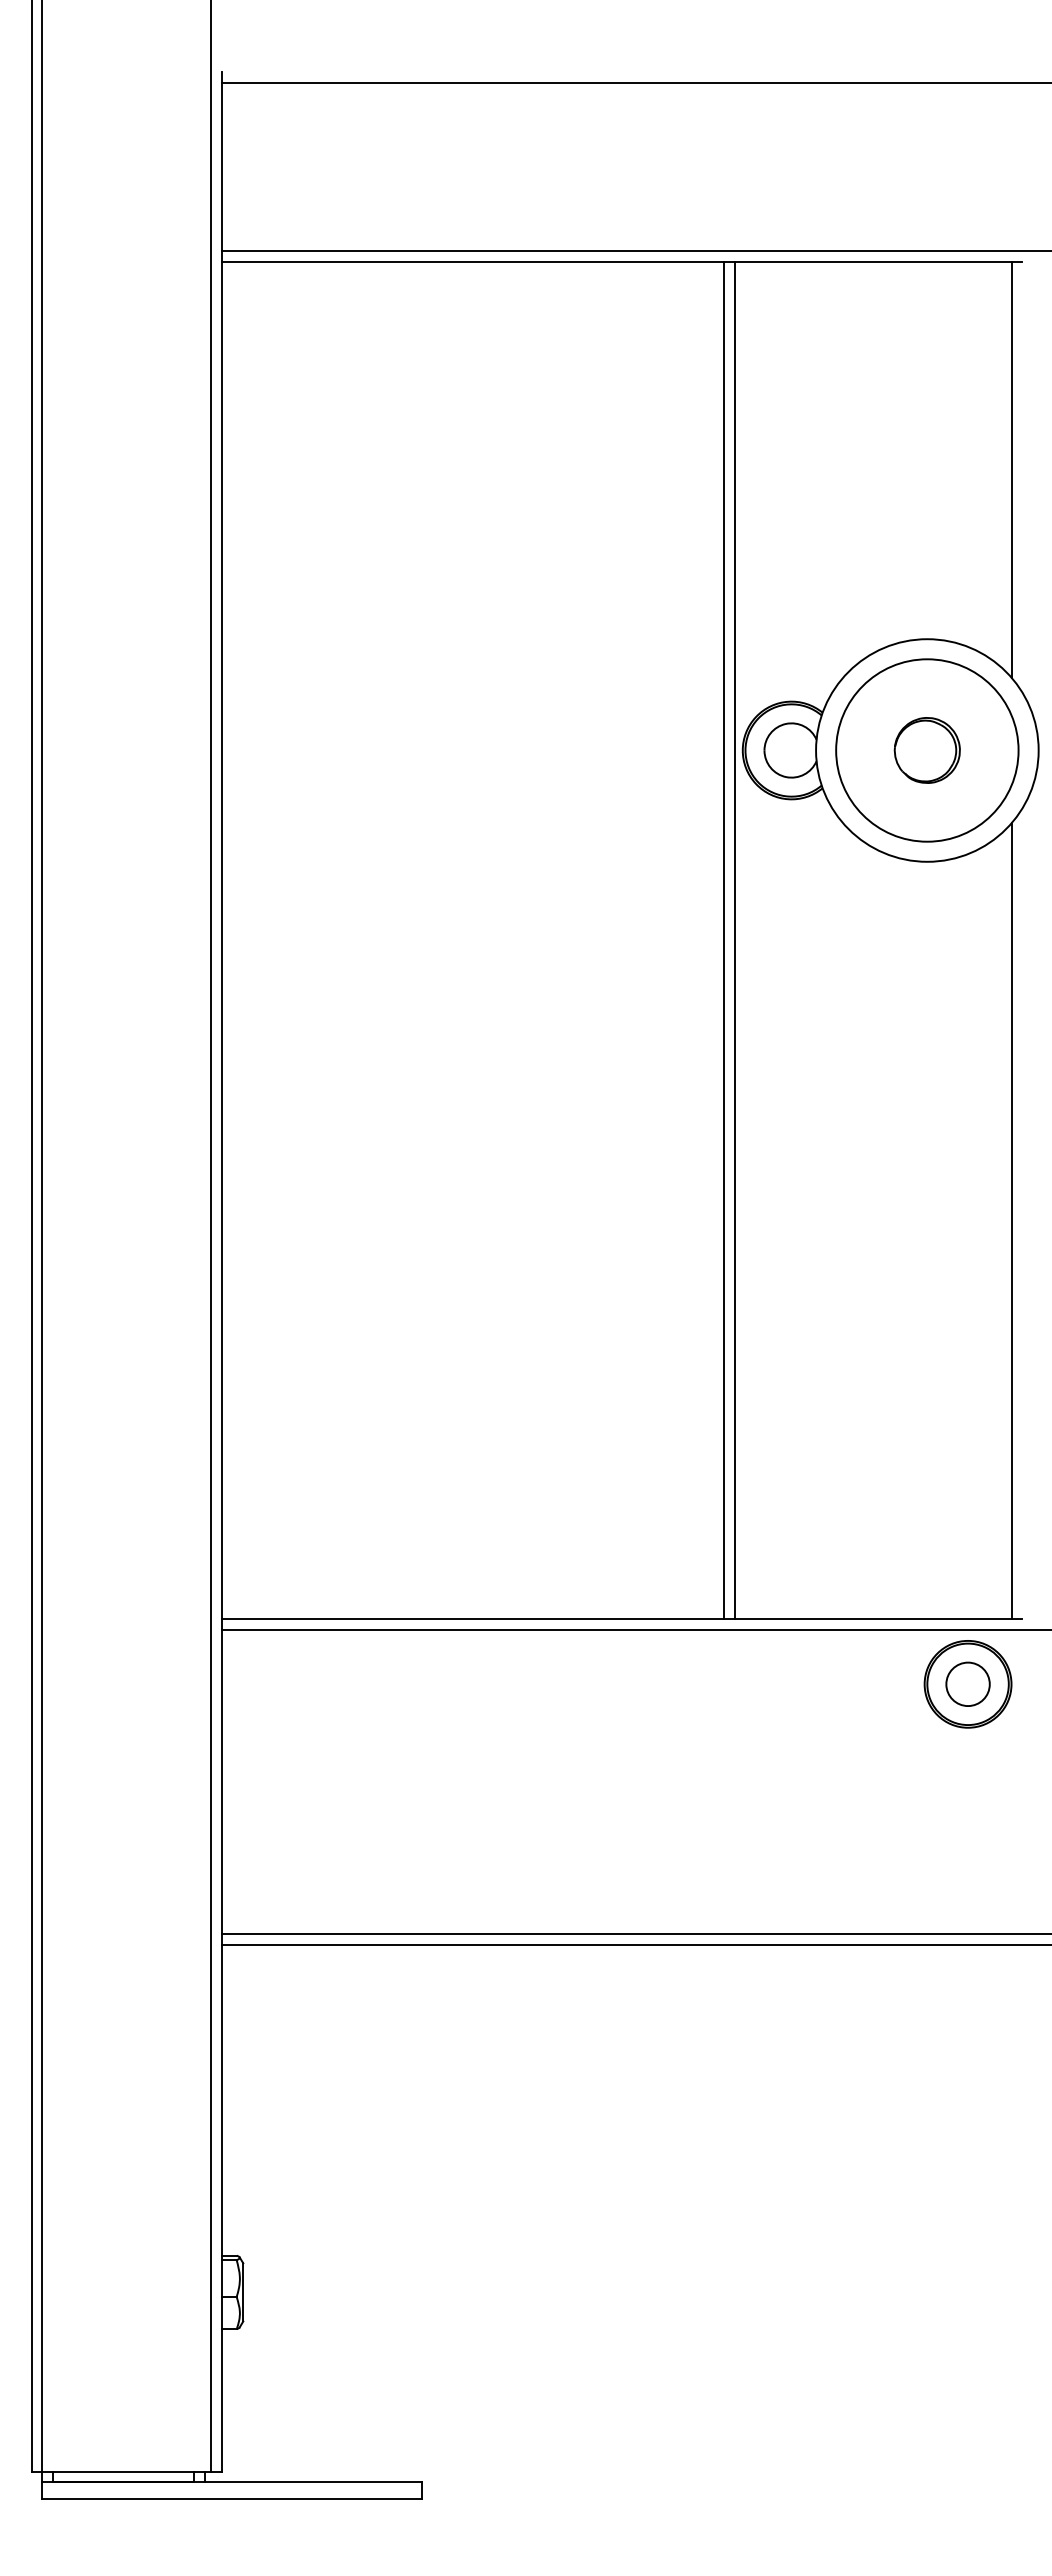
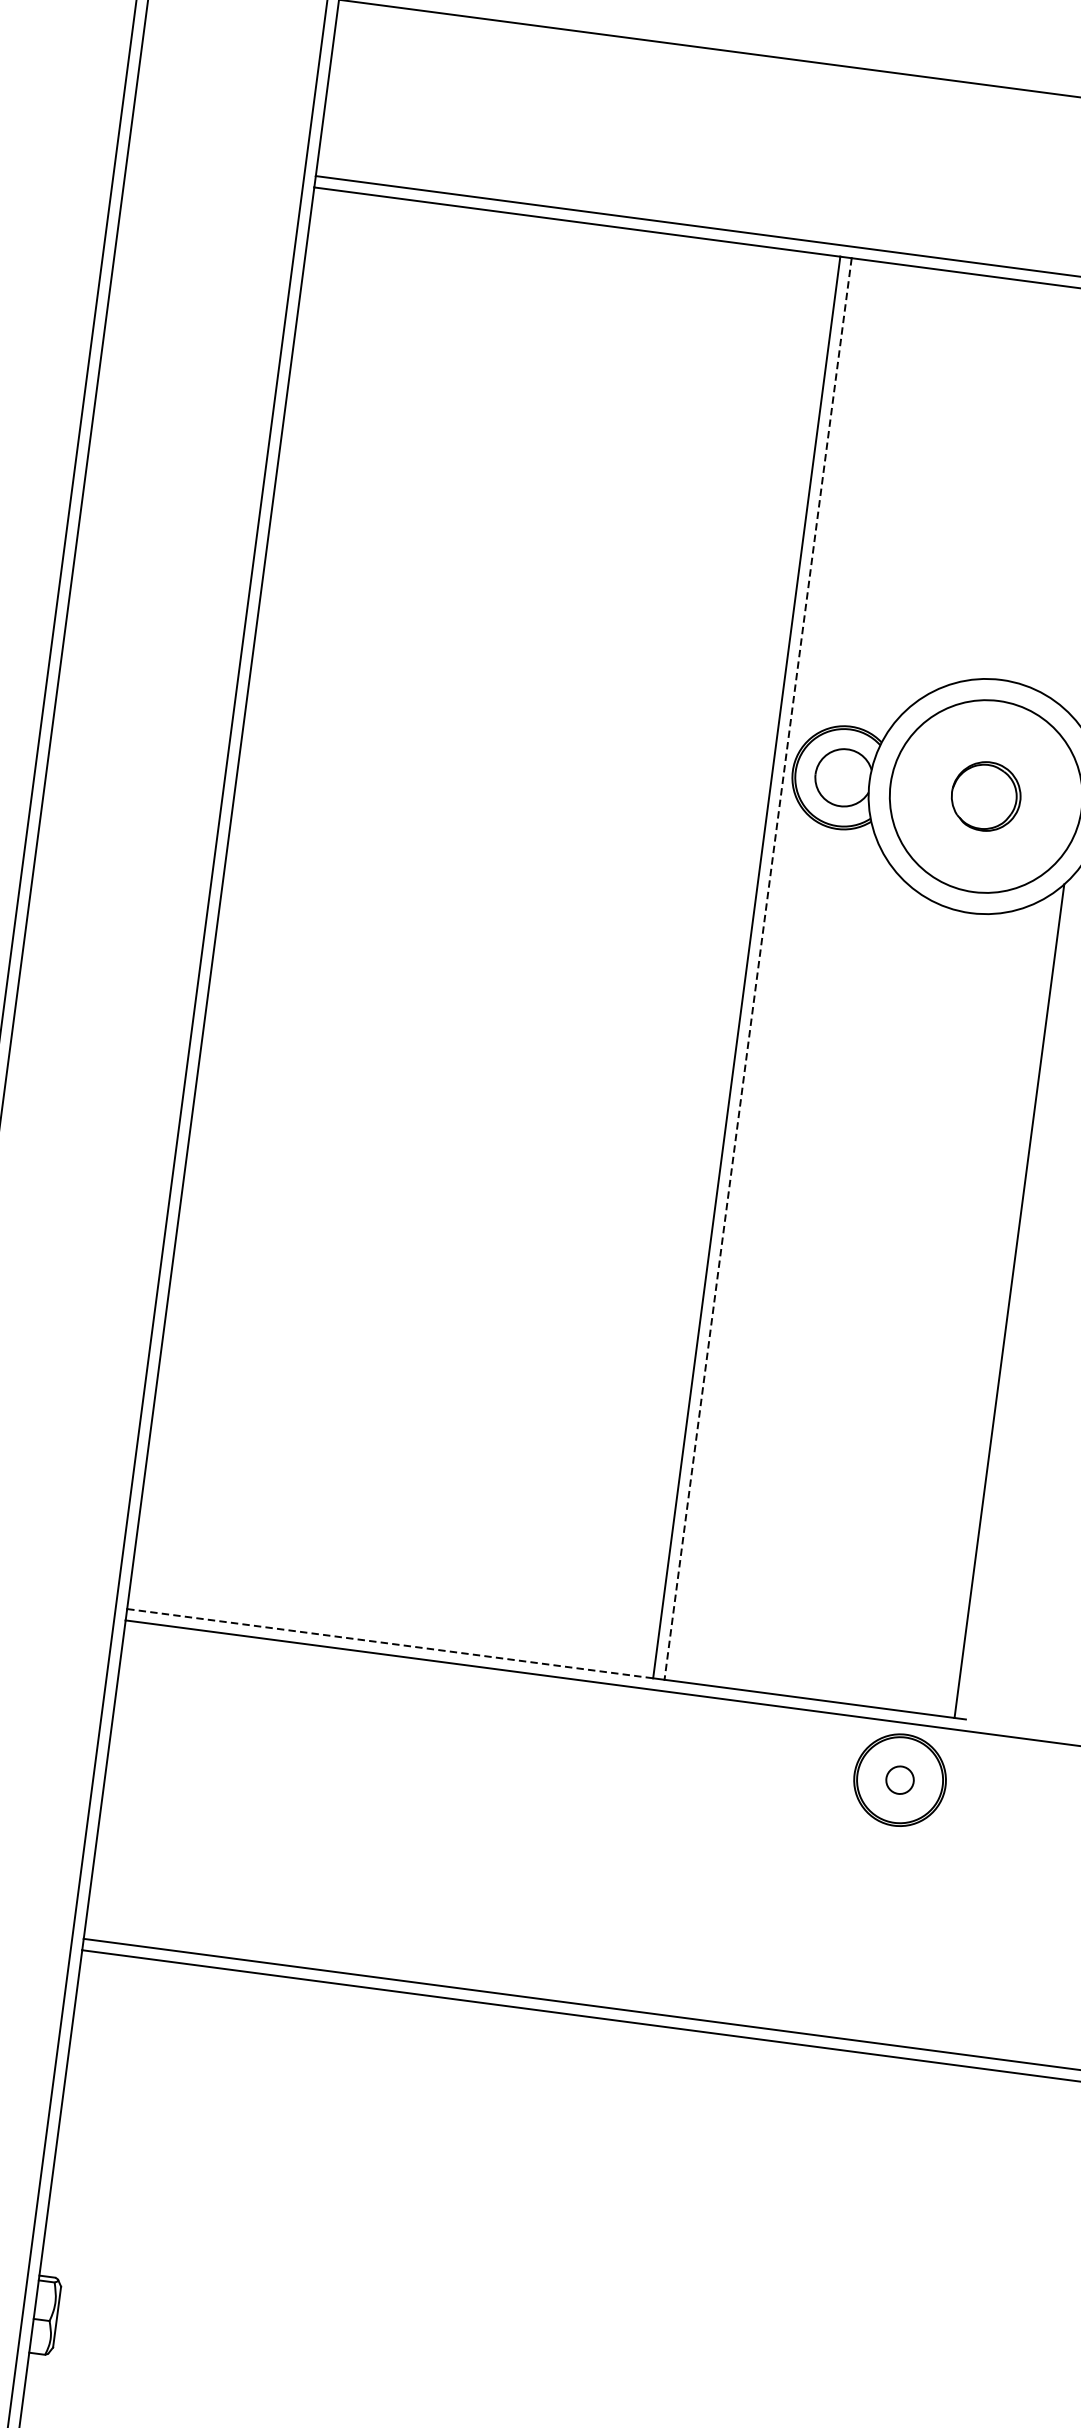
line: (734, 940) -> (758, 968), solid -> dashed
line: (473, 1619) -> (391, 1644), solid -> dashed
circle: (967, 1684) -> (899, 1780), size x0.6

